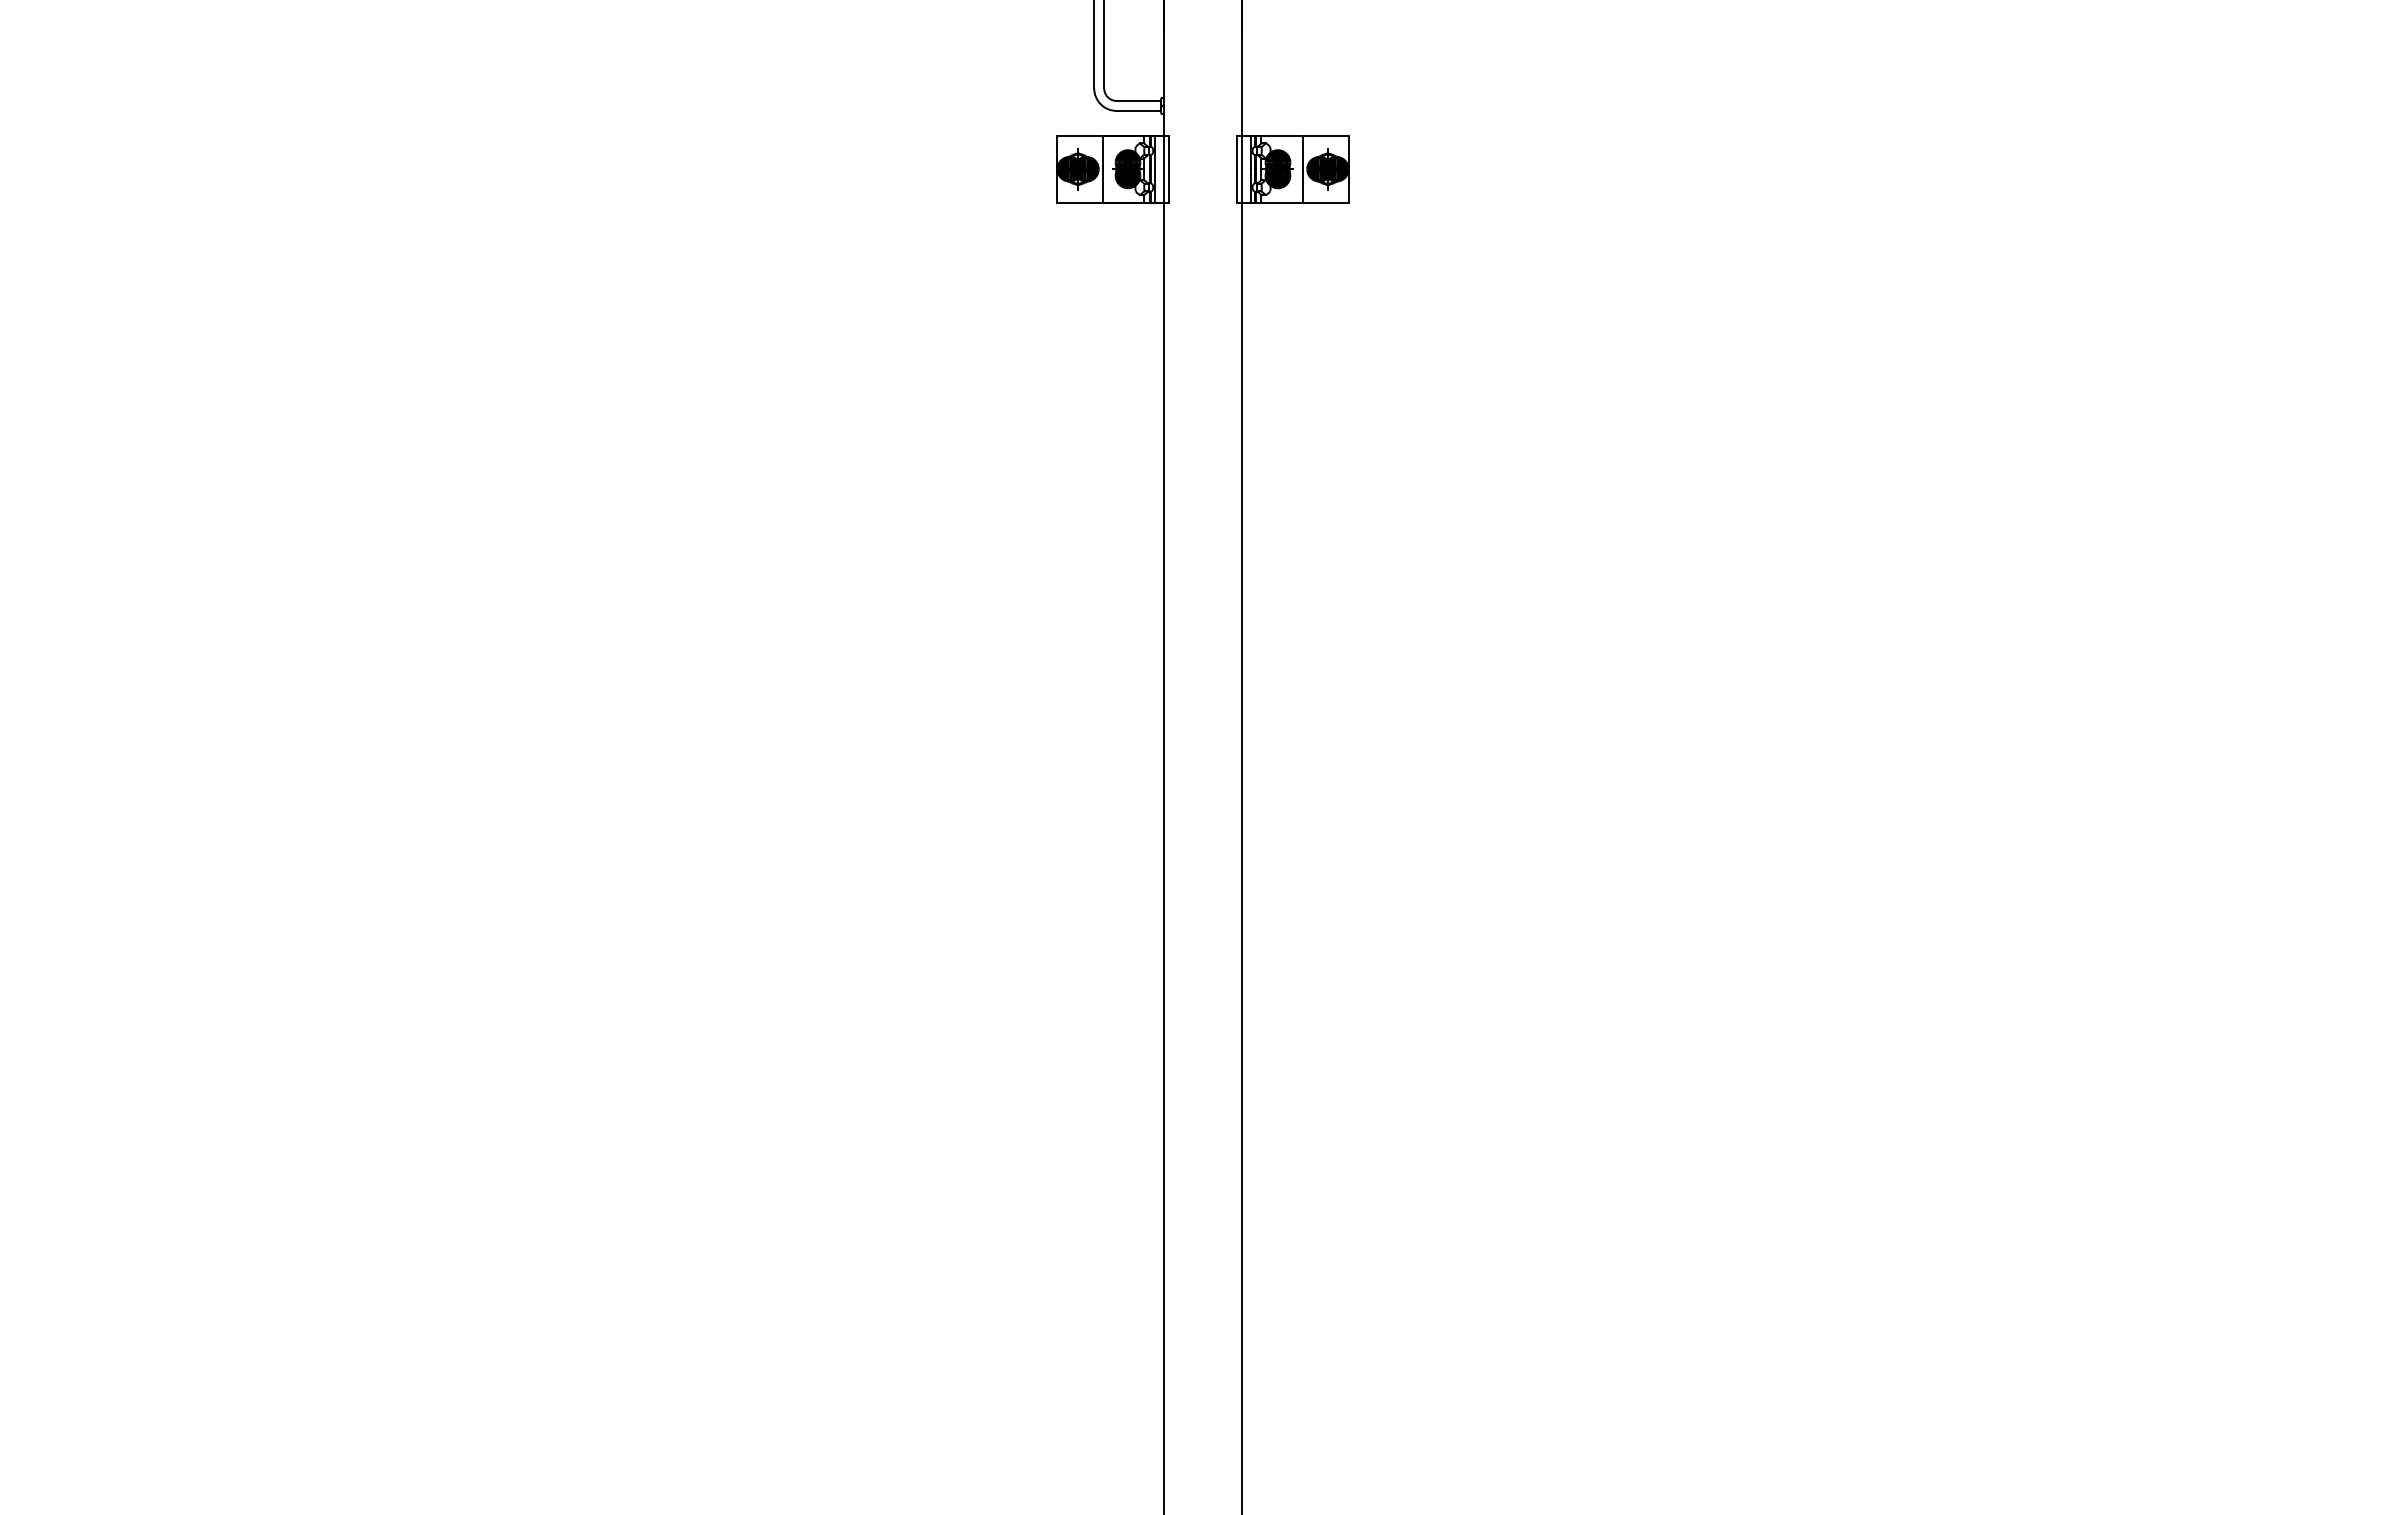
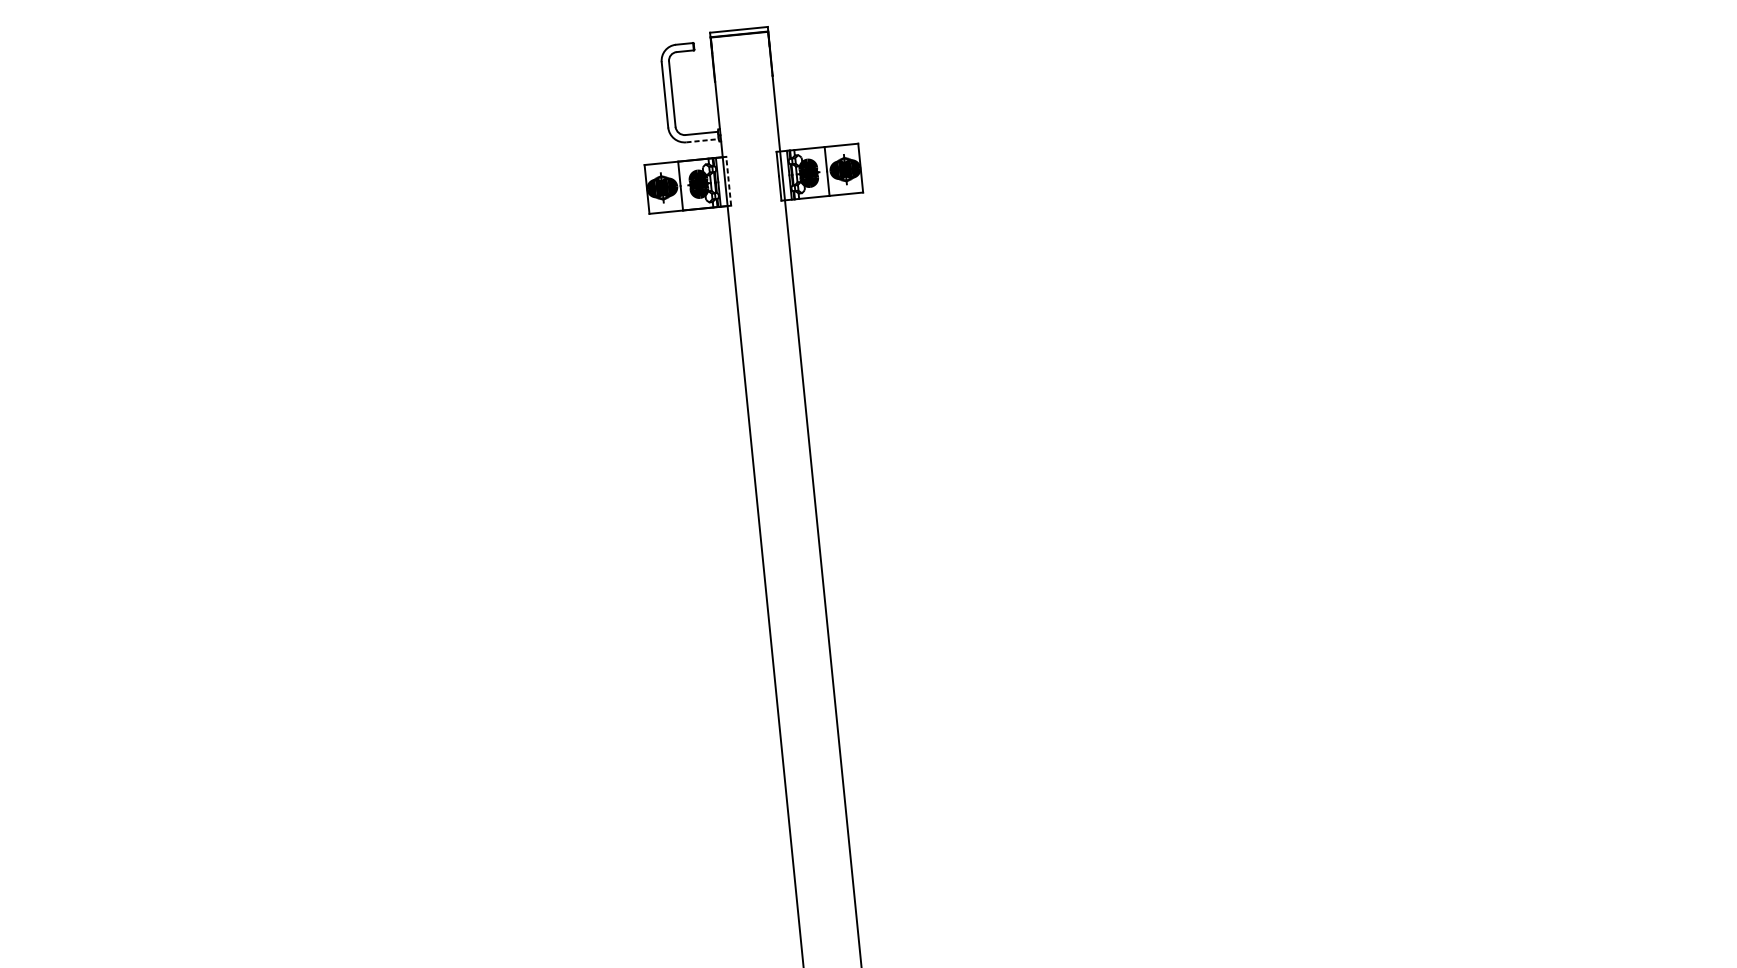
line: (1139, 110) -> (703, 140), solid -> dashed
line: (1168, 168) -> (728, 180), solid -> dashed

